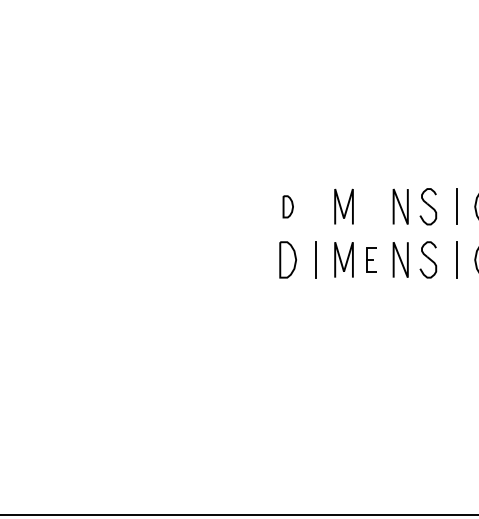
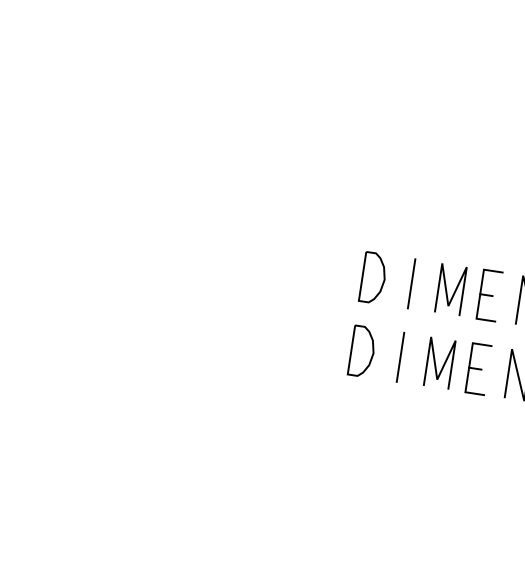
part: (288, 206) -> (374, 277), size x1.67
line: (315, 206) -> (411, 283), added
part: (371, 206) -> (488, 295), added
part: (371, 259) -> (477, 368), size x1.43

